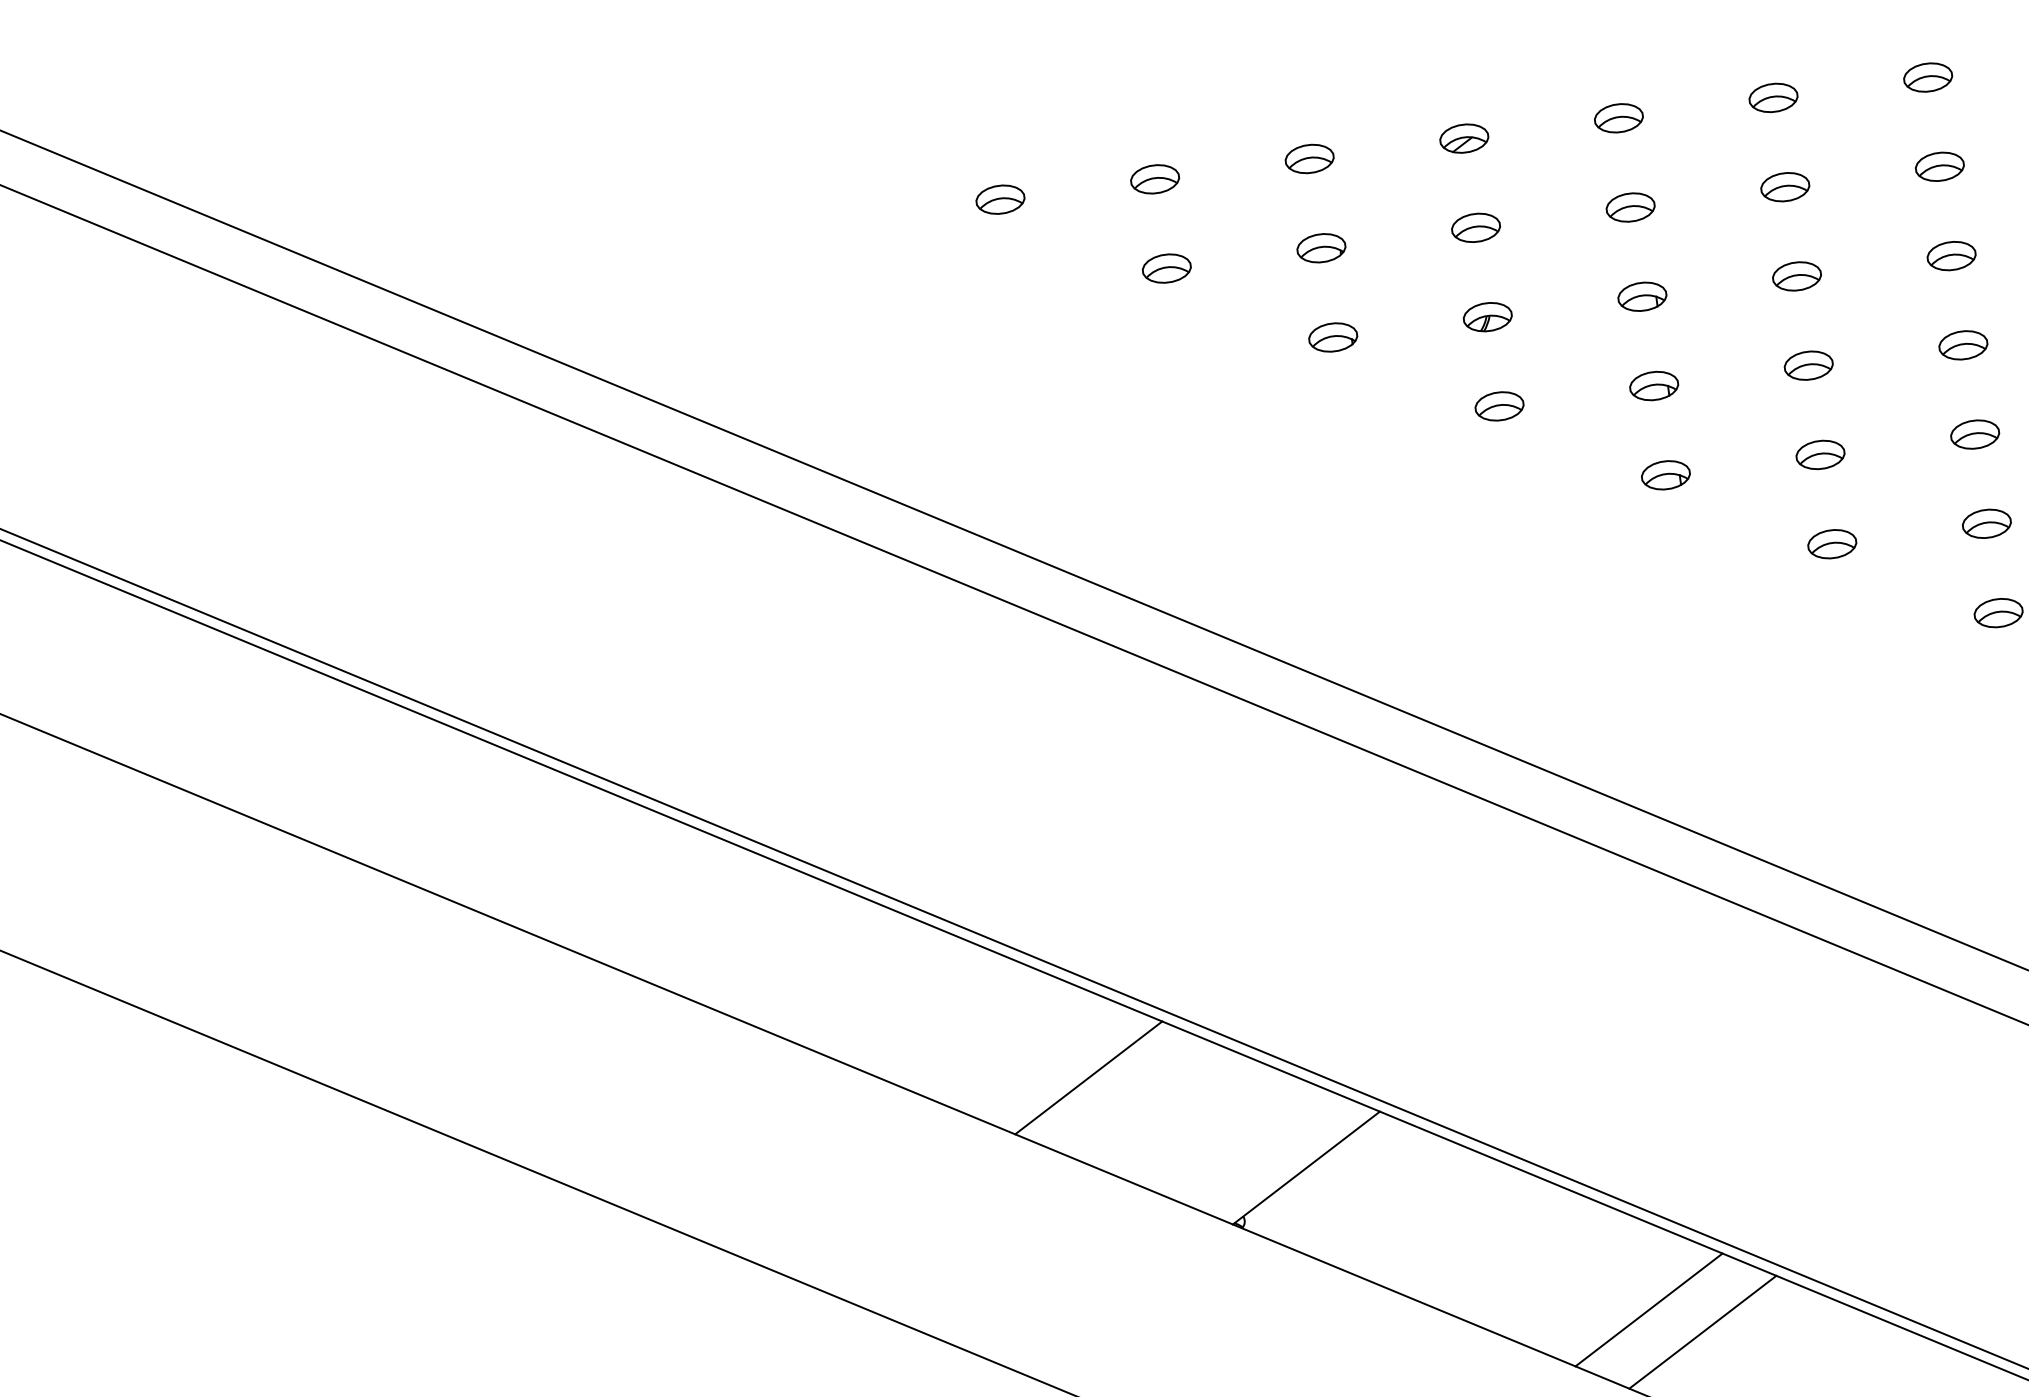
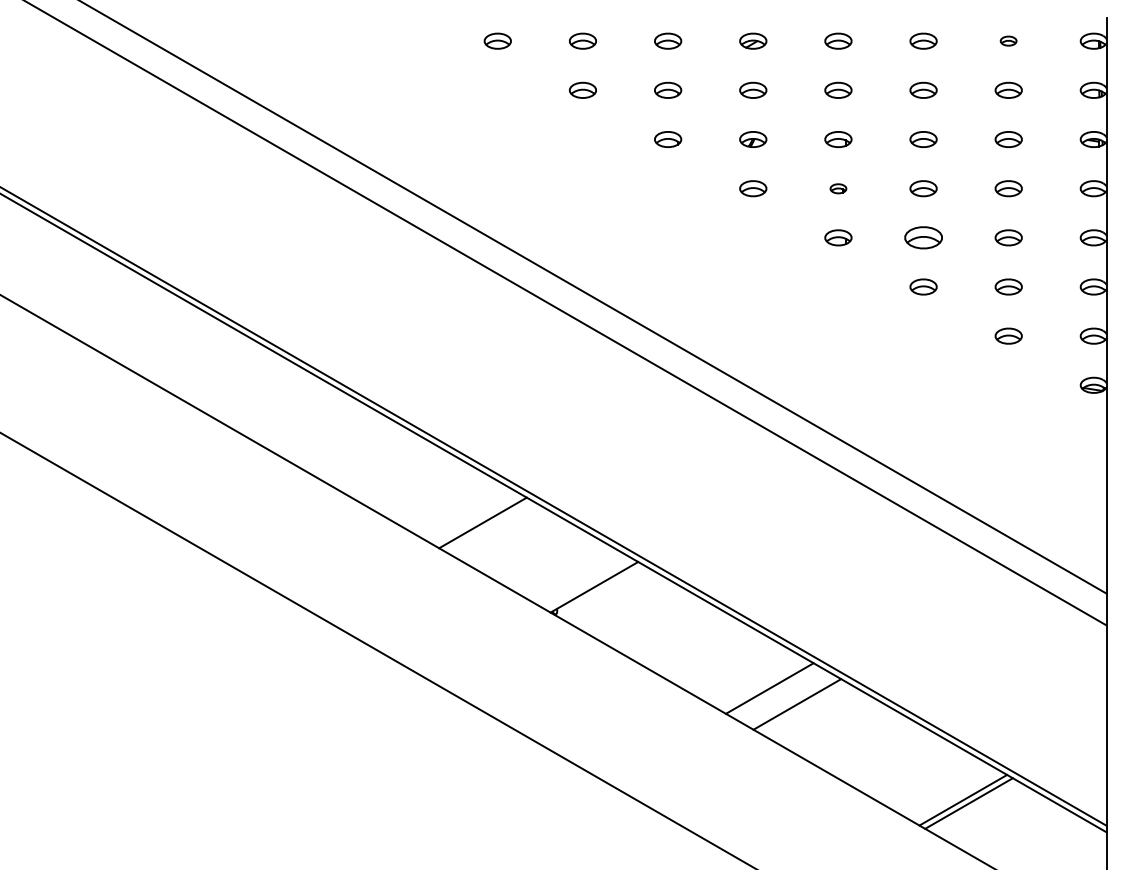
part: (1927, 76) -> (1008, 40), size x0.6
part: (1654, 385) -> (838, 188), size x0.6
part: (1820, 454) -> (923, 237), size x1.4

